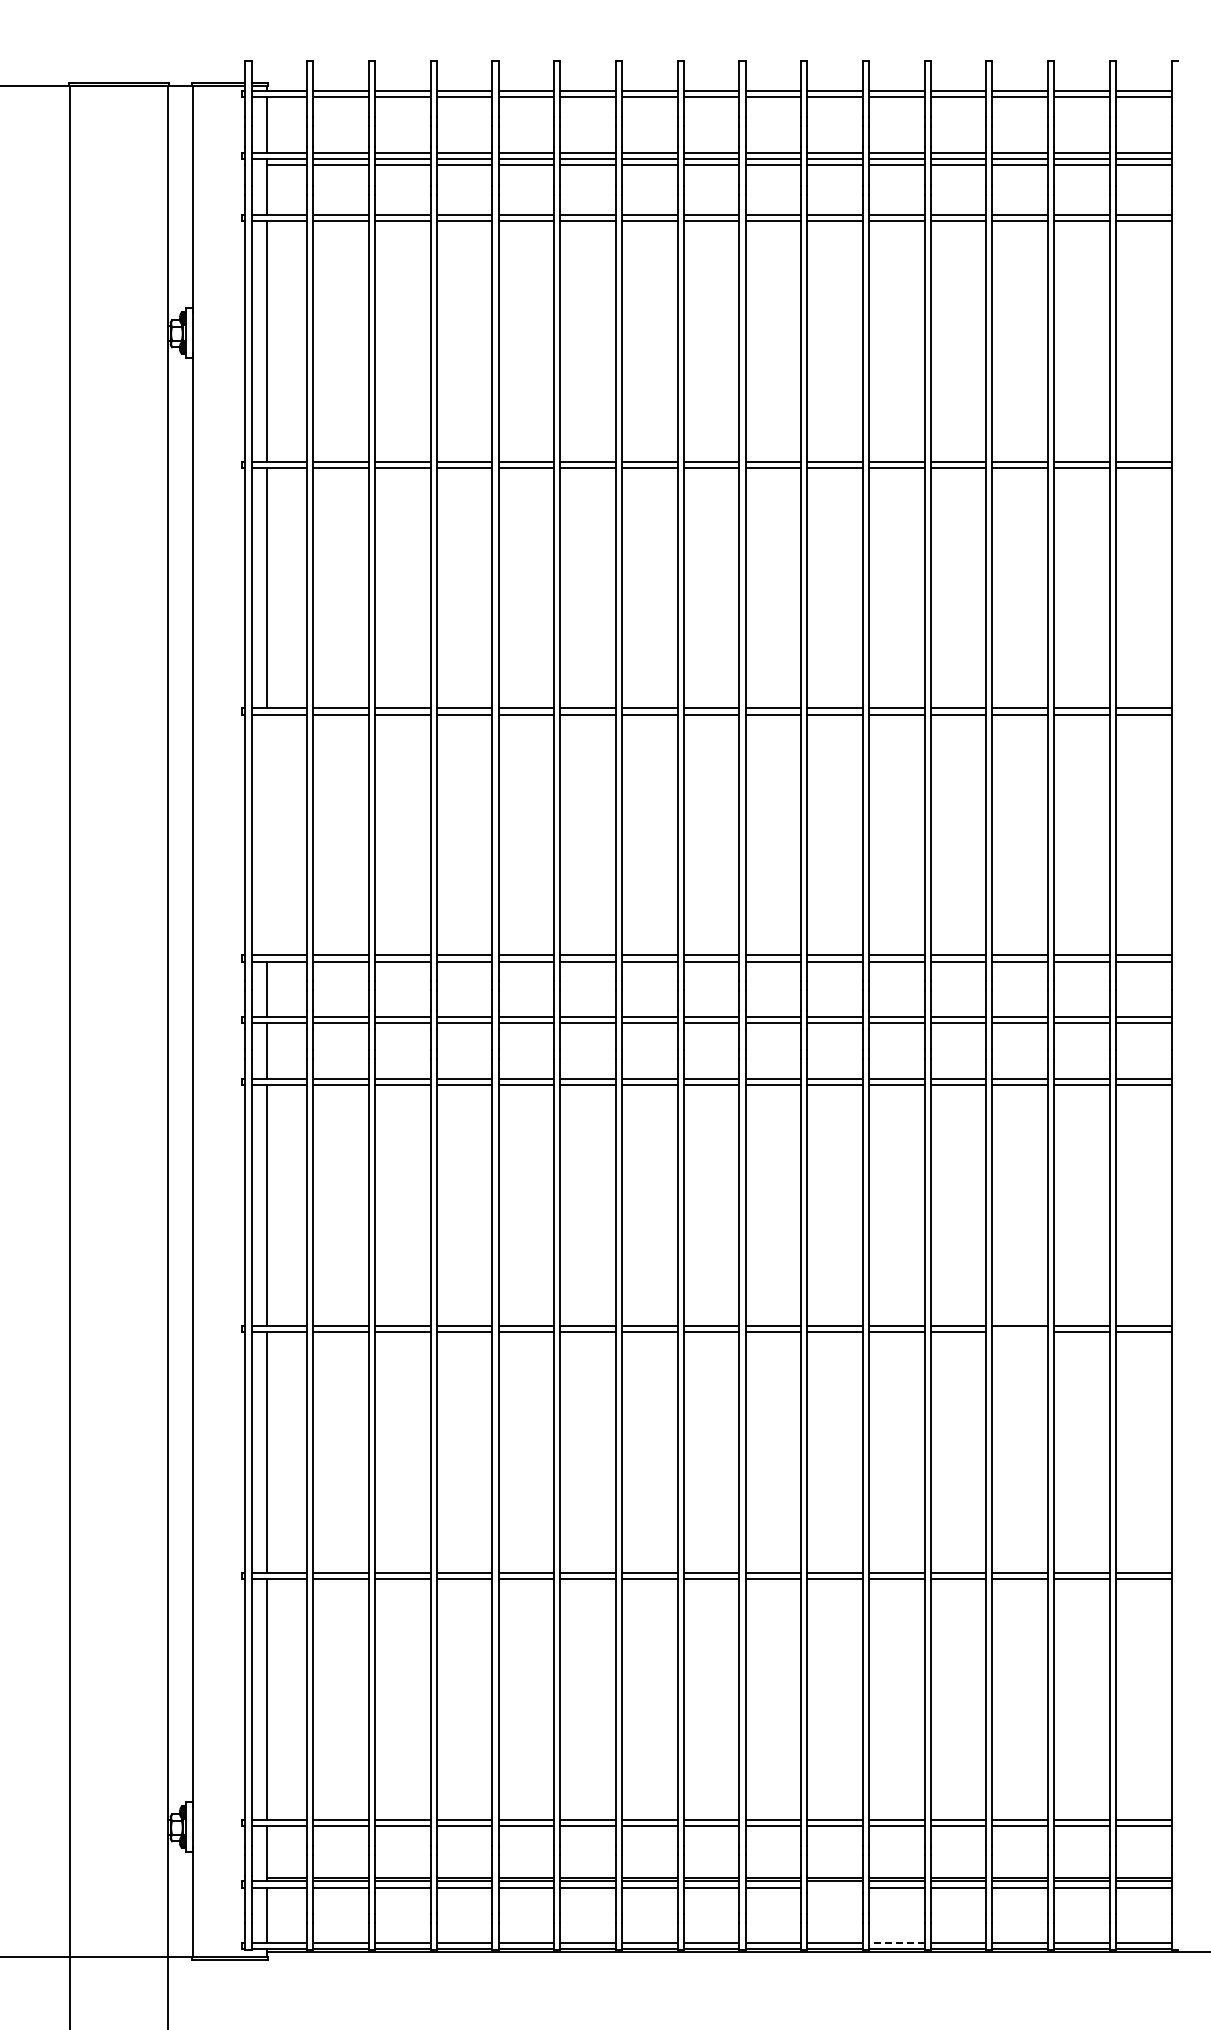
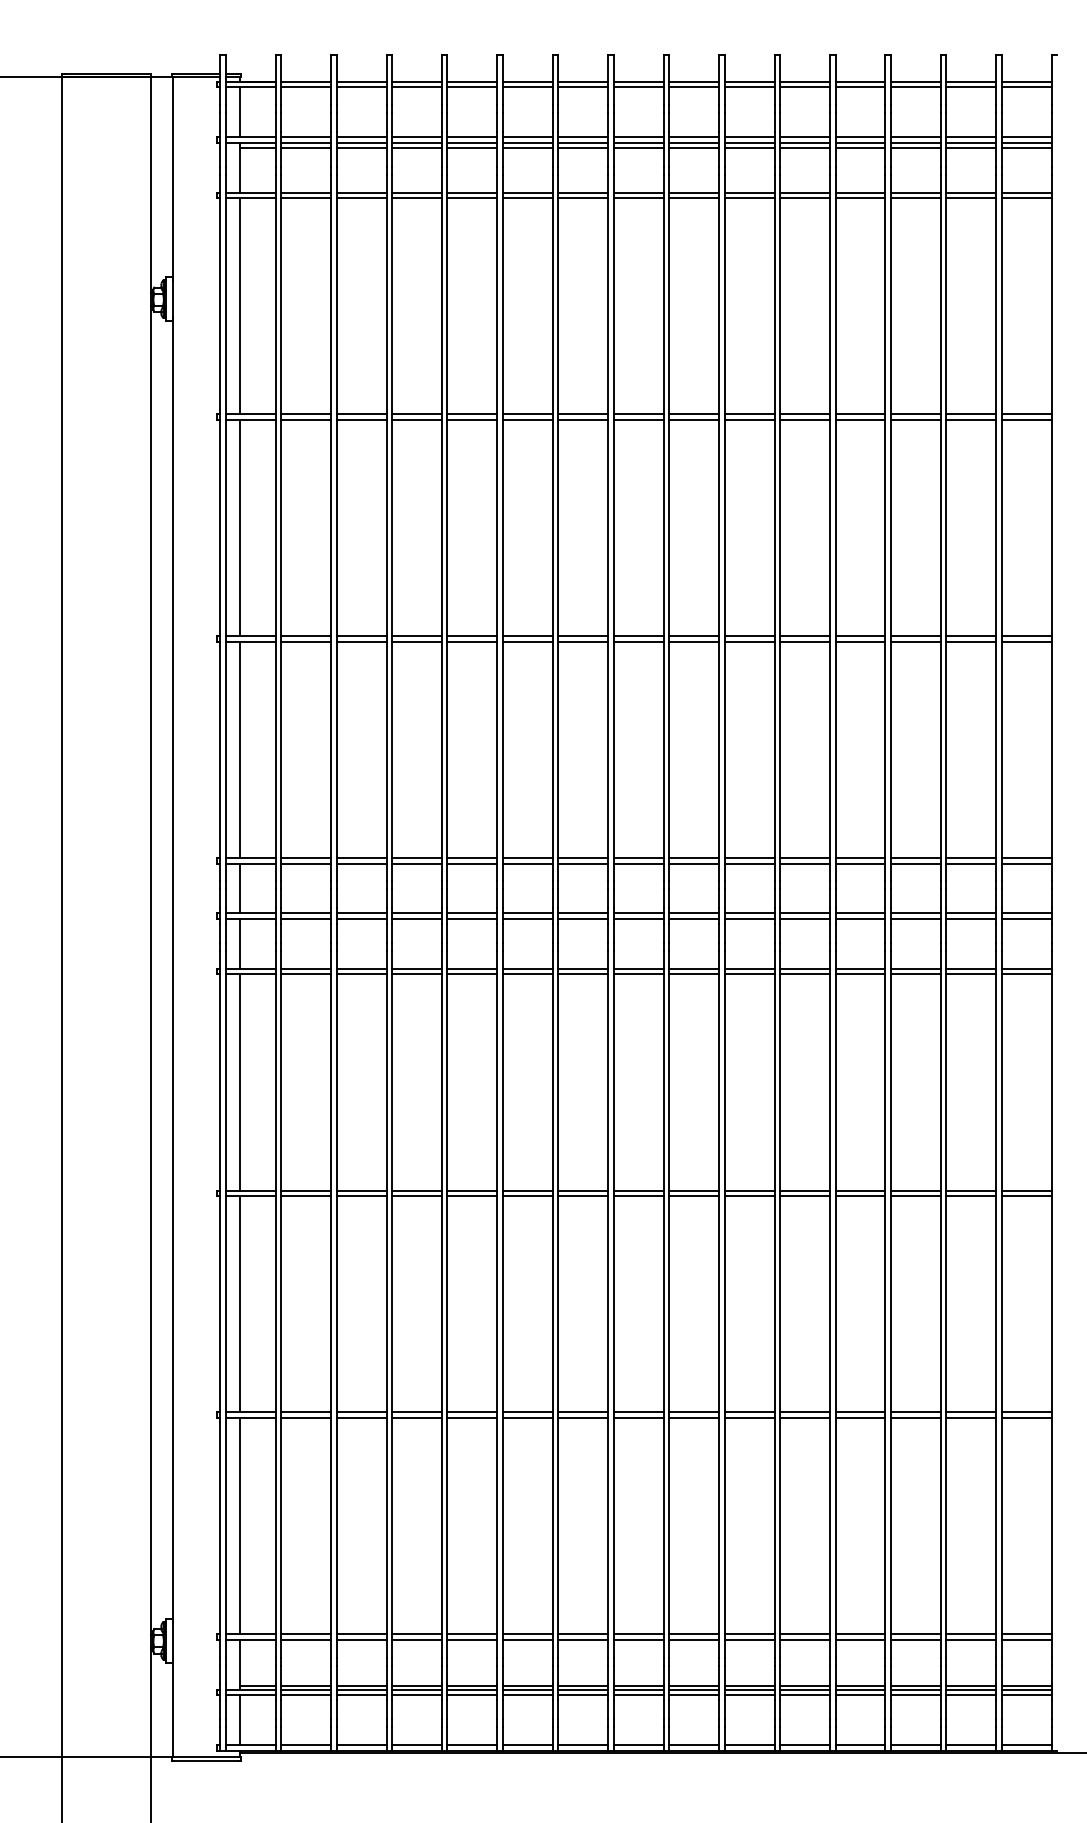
line: (267, 834) -> (239, 749), added
line: (1020, 1332) -> (916, 1196), added
line: (834, 1887) -> (749, 1695), added
line: (896, 1943) -> (804, 1745), dashed -> solid

